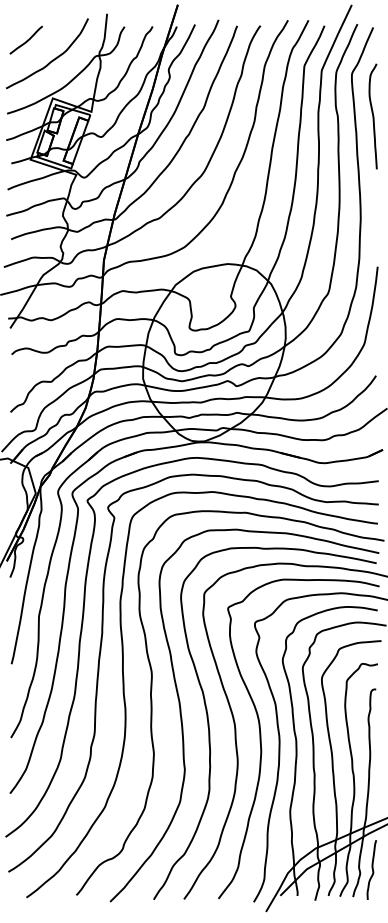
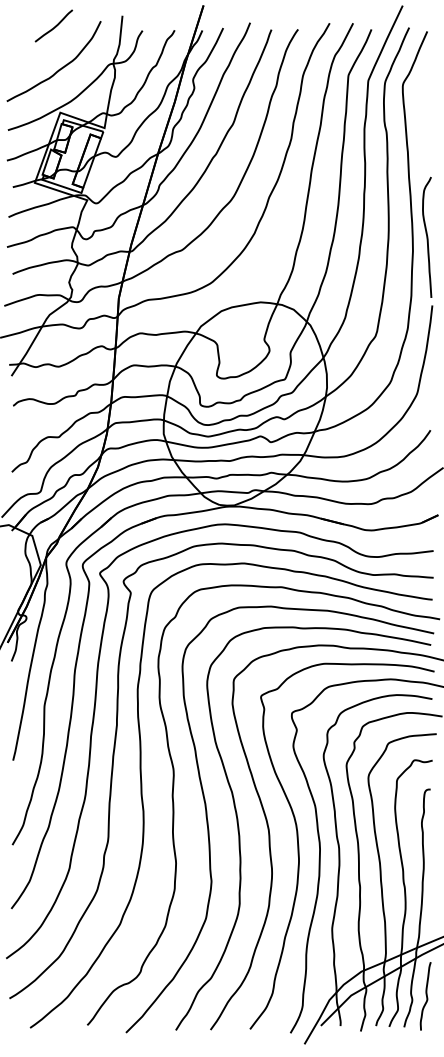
curve: (26, 40) -> (54, 26), moved
curve: (373, 115) -> (427, 236), moved

